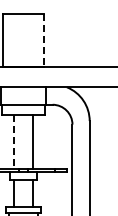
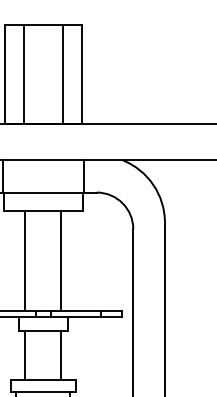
line: (12, 40) -> (23, 74), added
line: (34, 40) -> (63, 74), added
line: (44, 40) -> (81, 74), dashed -> solid
line: (13, 142) -> (24, 261), dashed -> solid

